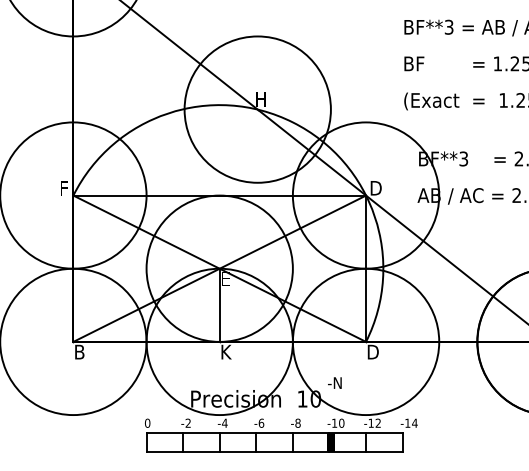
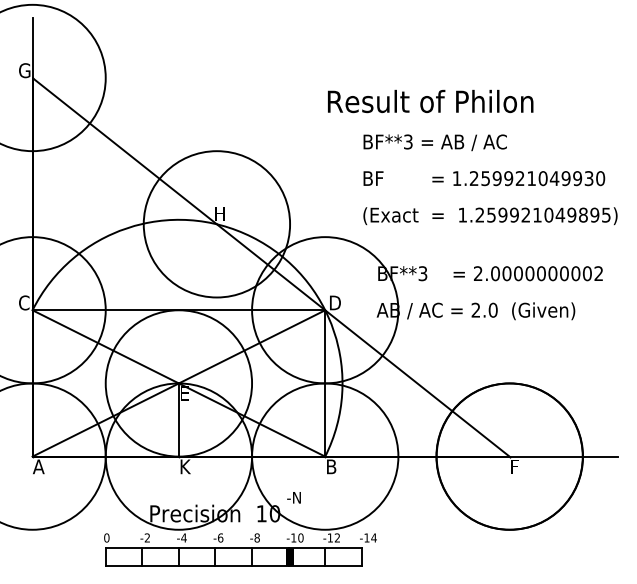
text: (65, 187) -> (24, 302), F -> C
text: (79, 351) -> (38, 466), B -> A
text: (373, 351) -> (332, 466), D -> B

